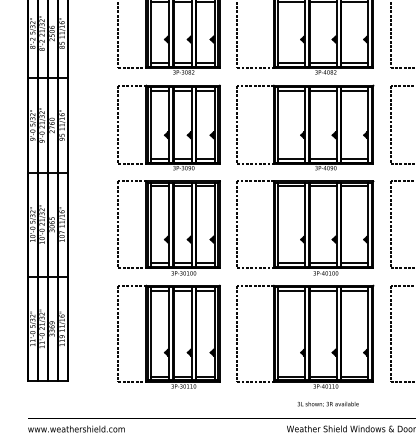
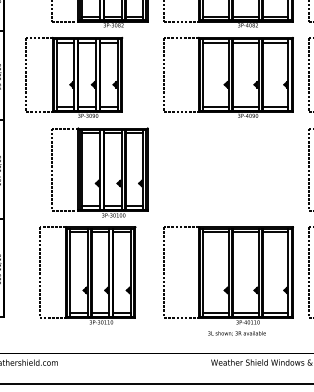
part: (168, 127) -> (73, 77), moved
part: (305, 227) -> (228, 172), removed
part: (168, 336) -> (86, 275), moved
text: (327, 404) -> (236, 333), moved

